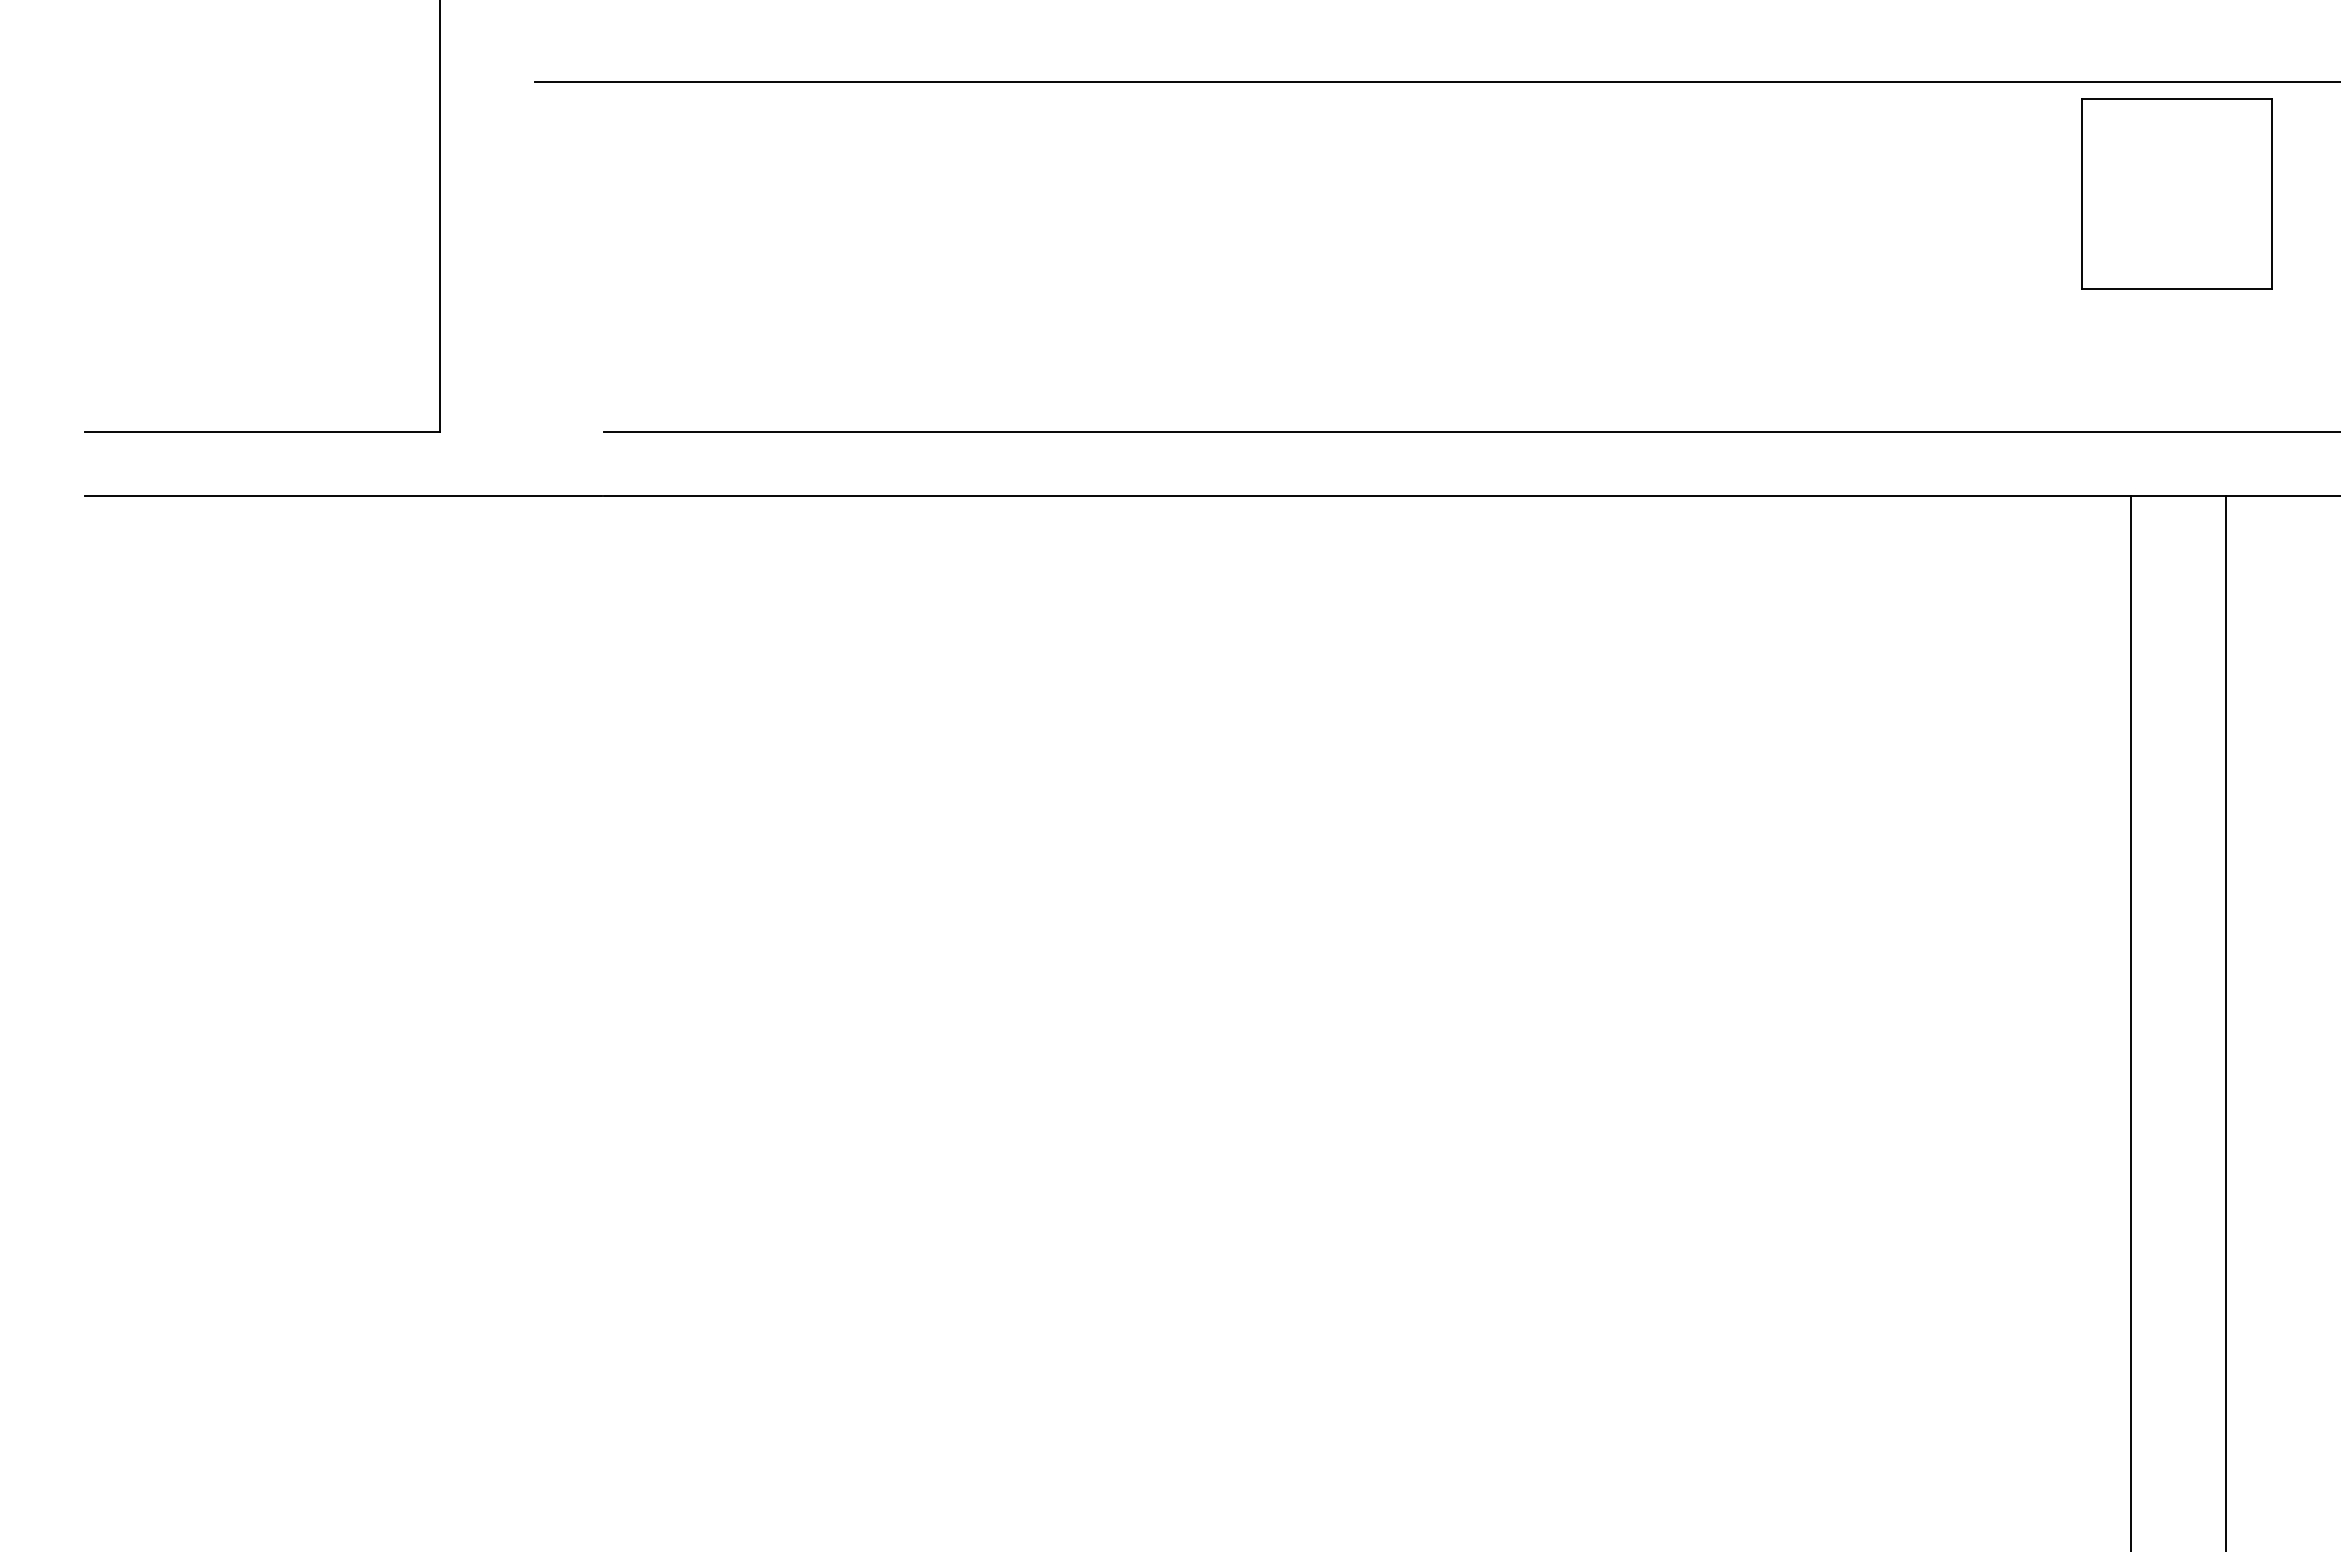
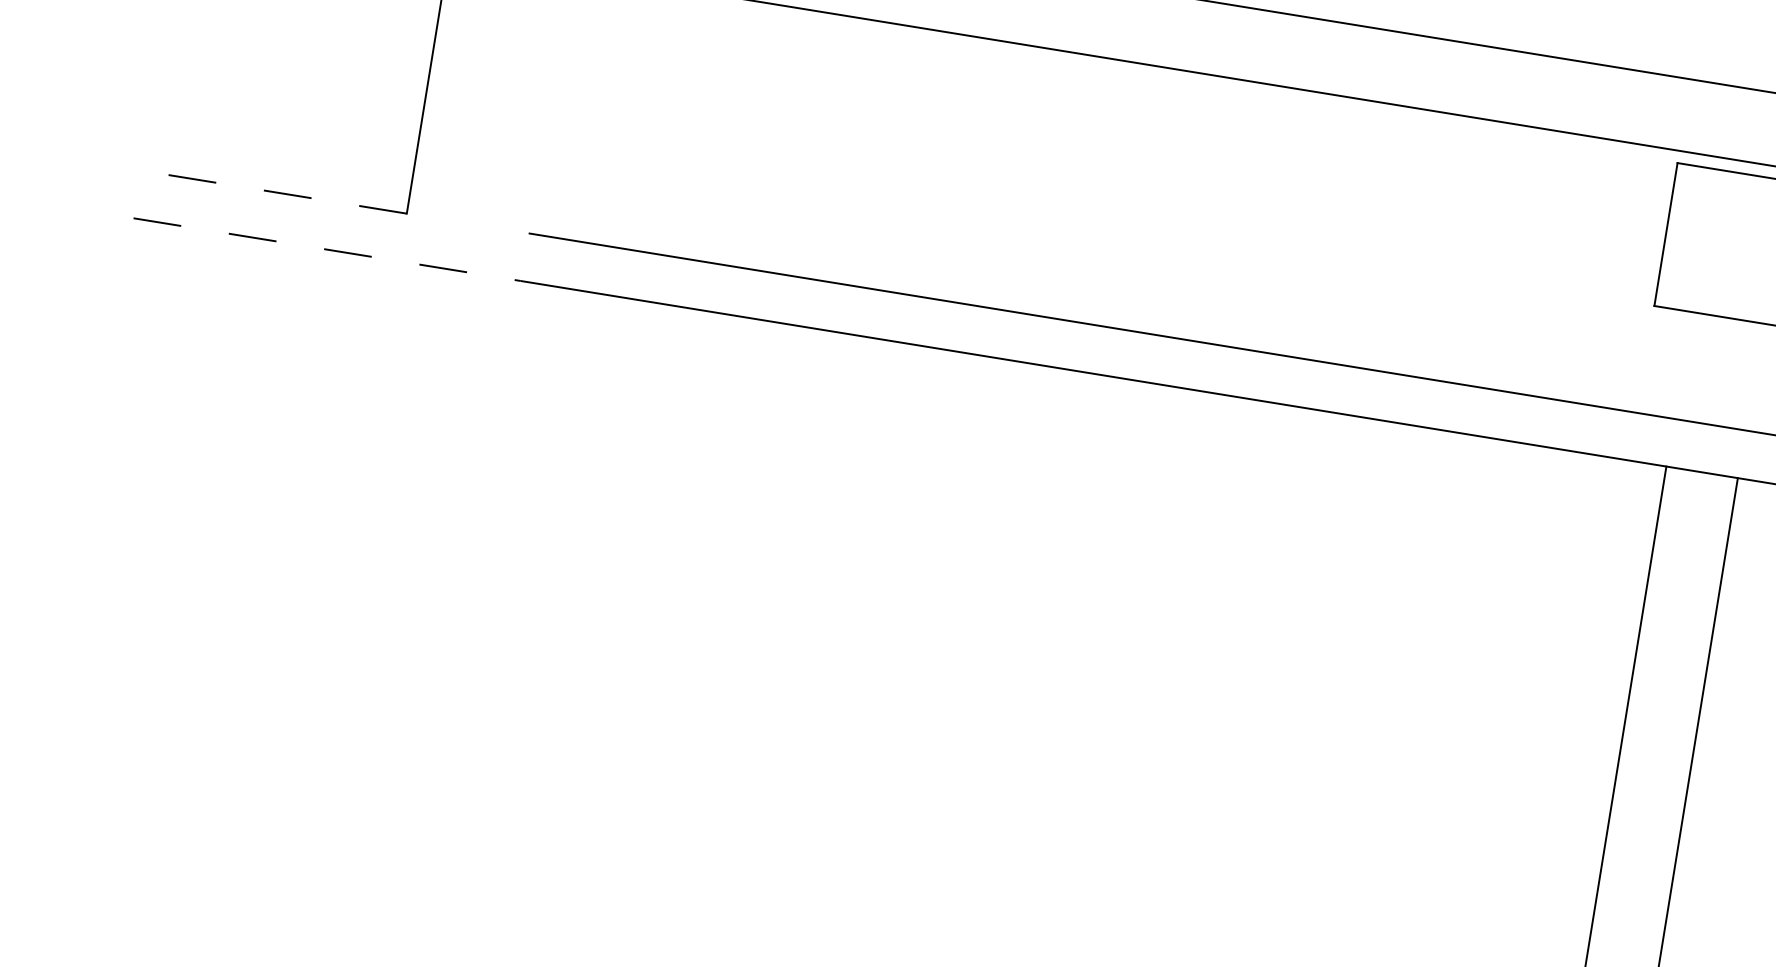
line: (262, 431) -> (273, 191), solid -> dashed
line: (344, 495) -> (327, 249), solid -> dashed

